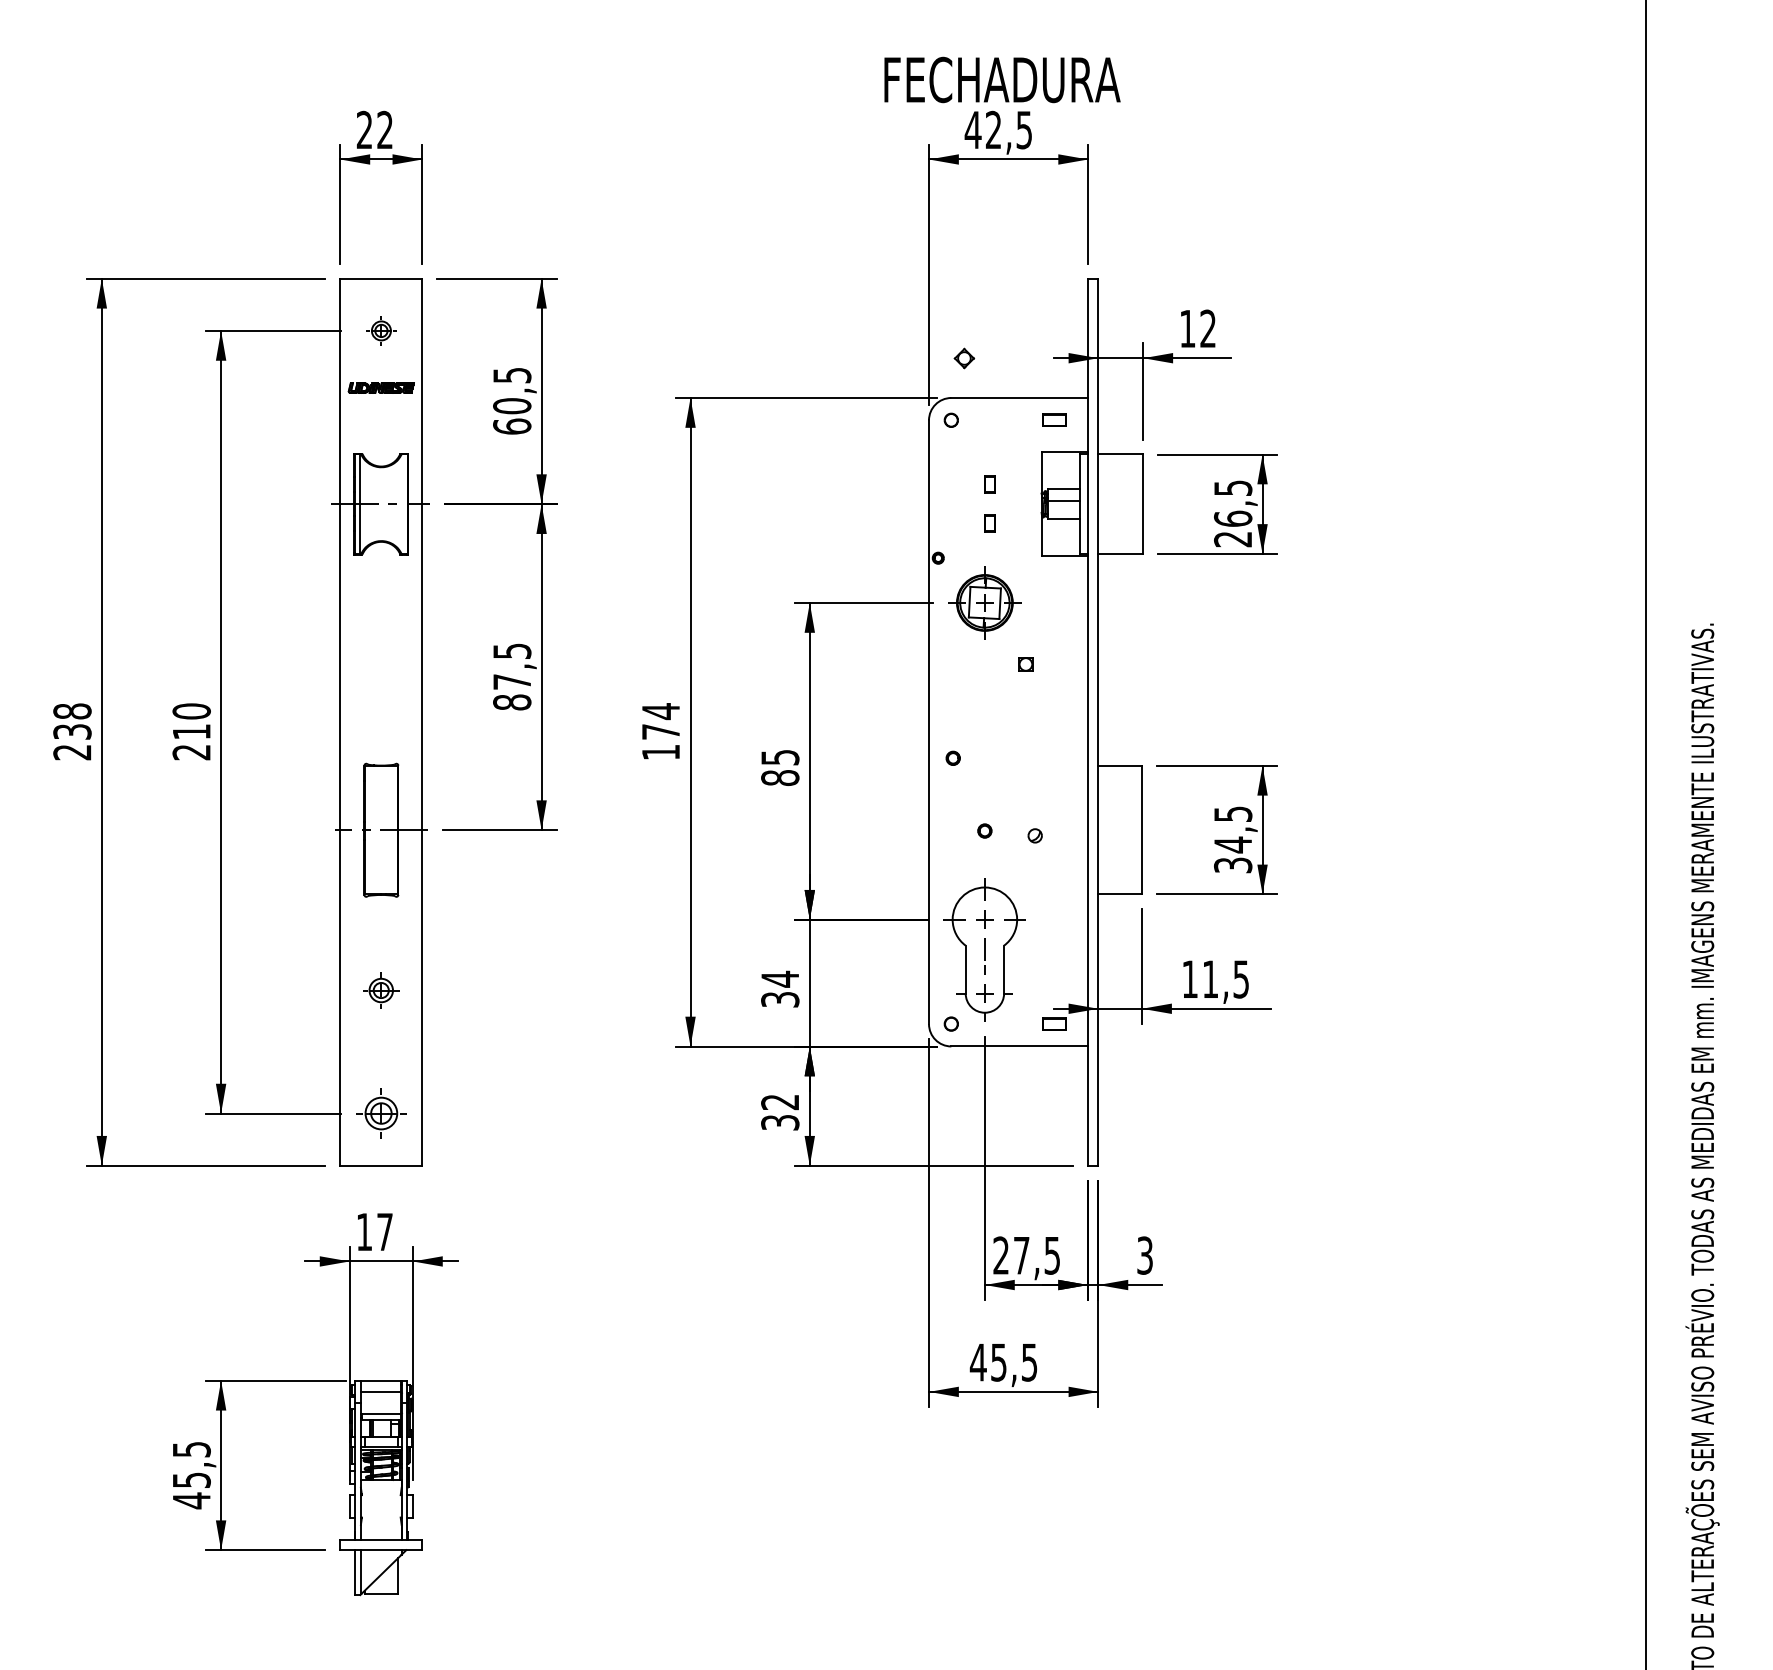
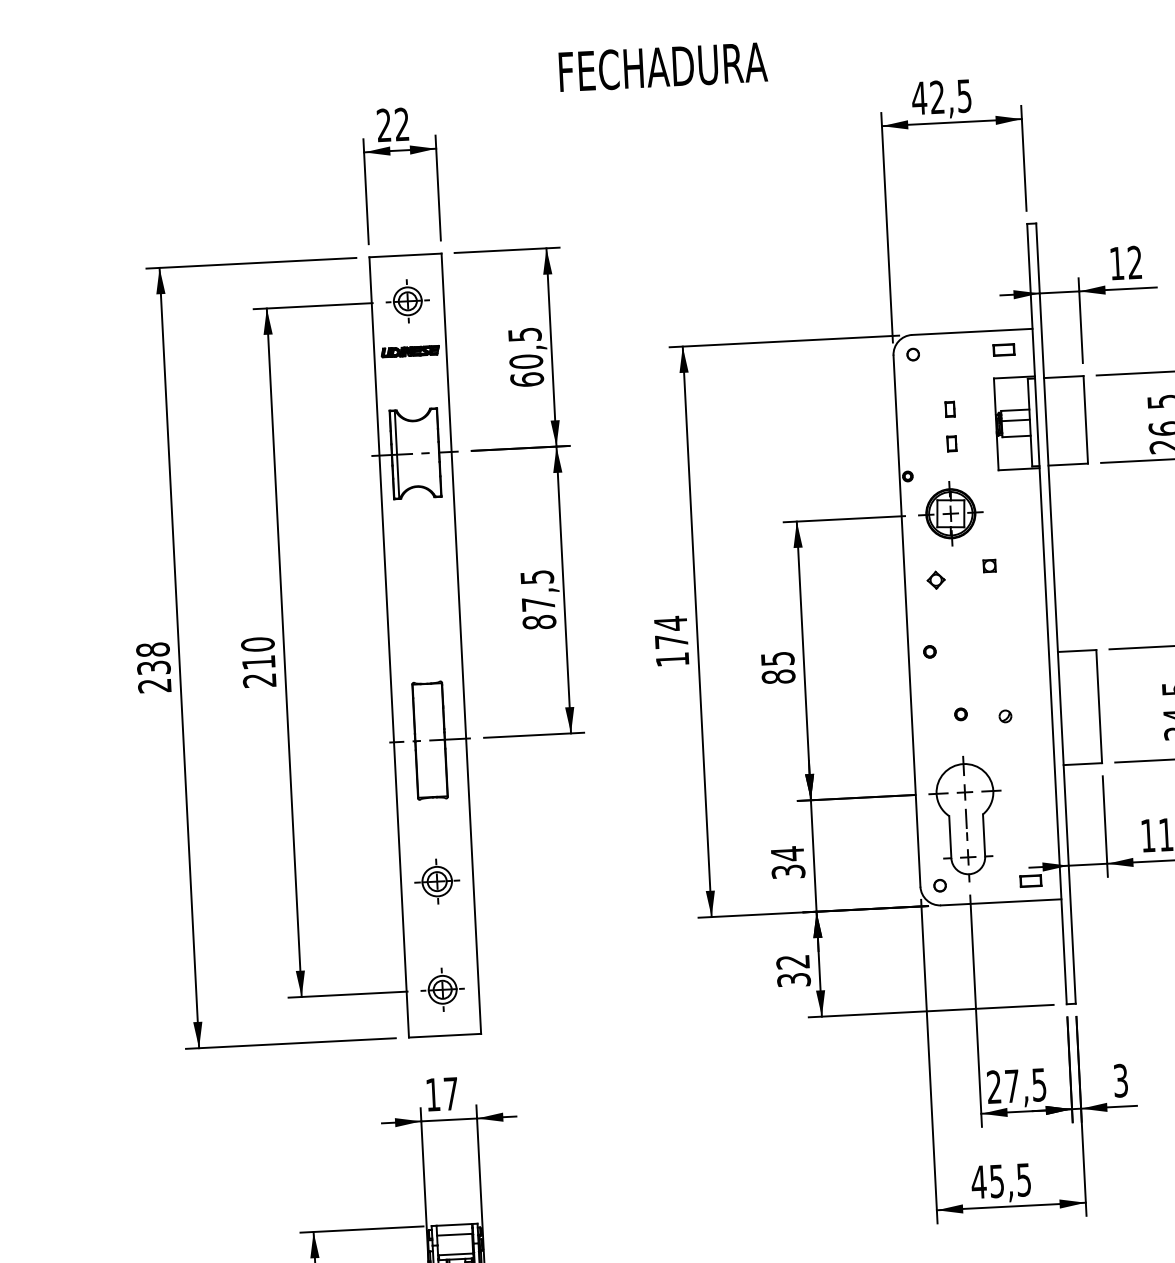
text: (1002, 79) -> (663, 66), moved
part: (381, 330) -> (407, 300), size x1.67
part: (964, 358) -> (936, 580), moved
part: (380, 990) -> (436, 881), size x1.43

